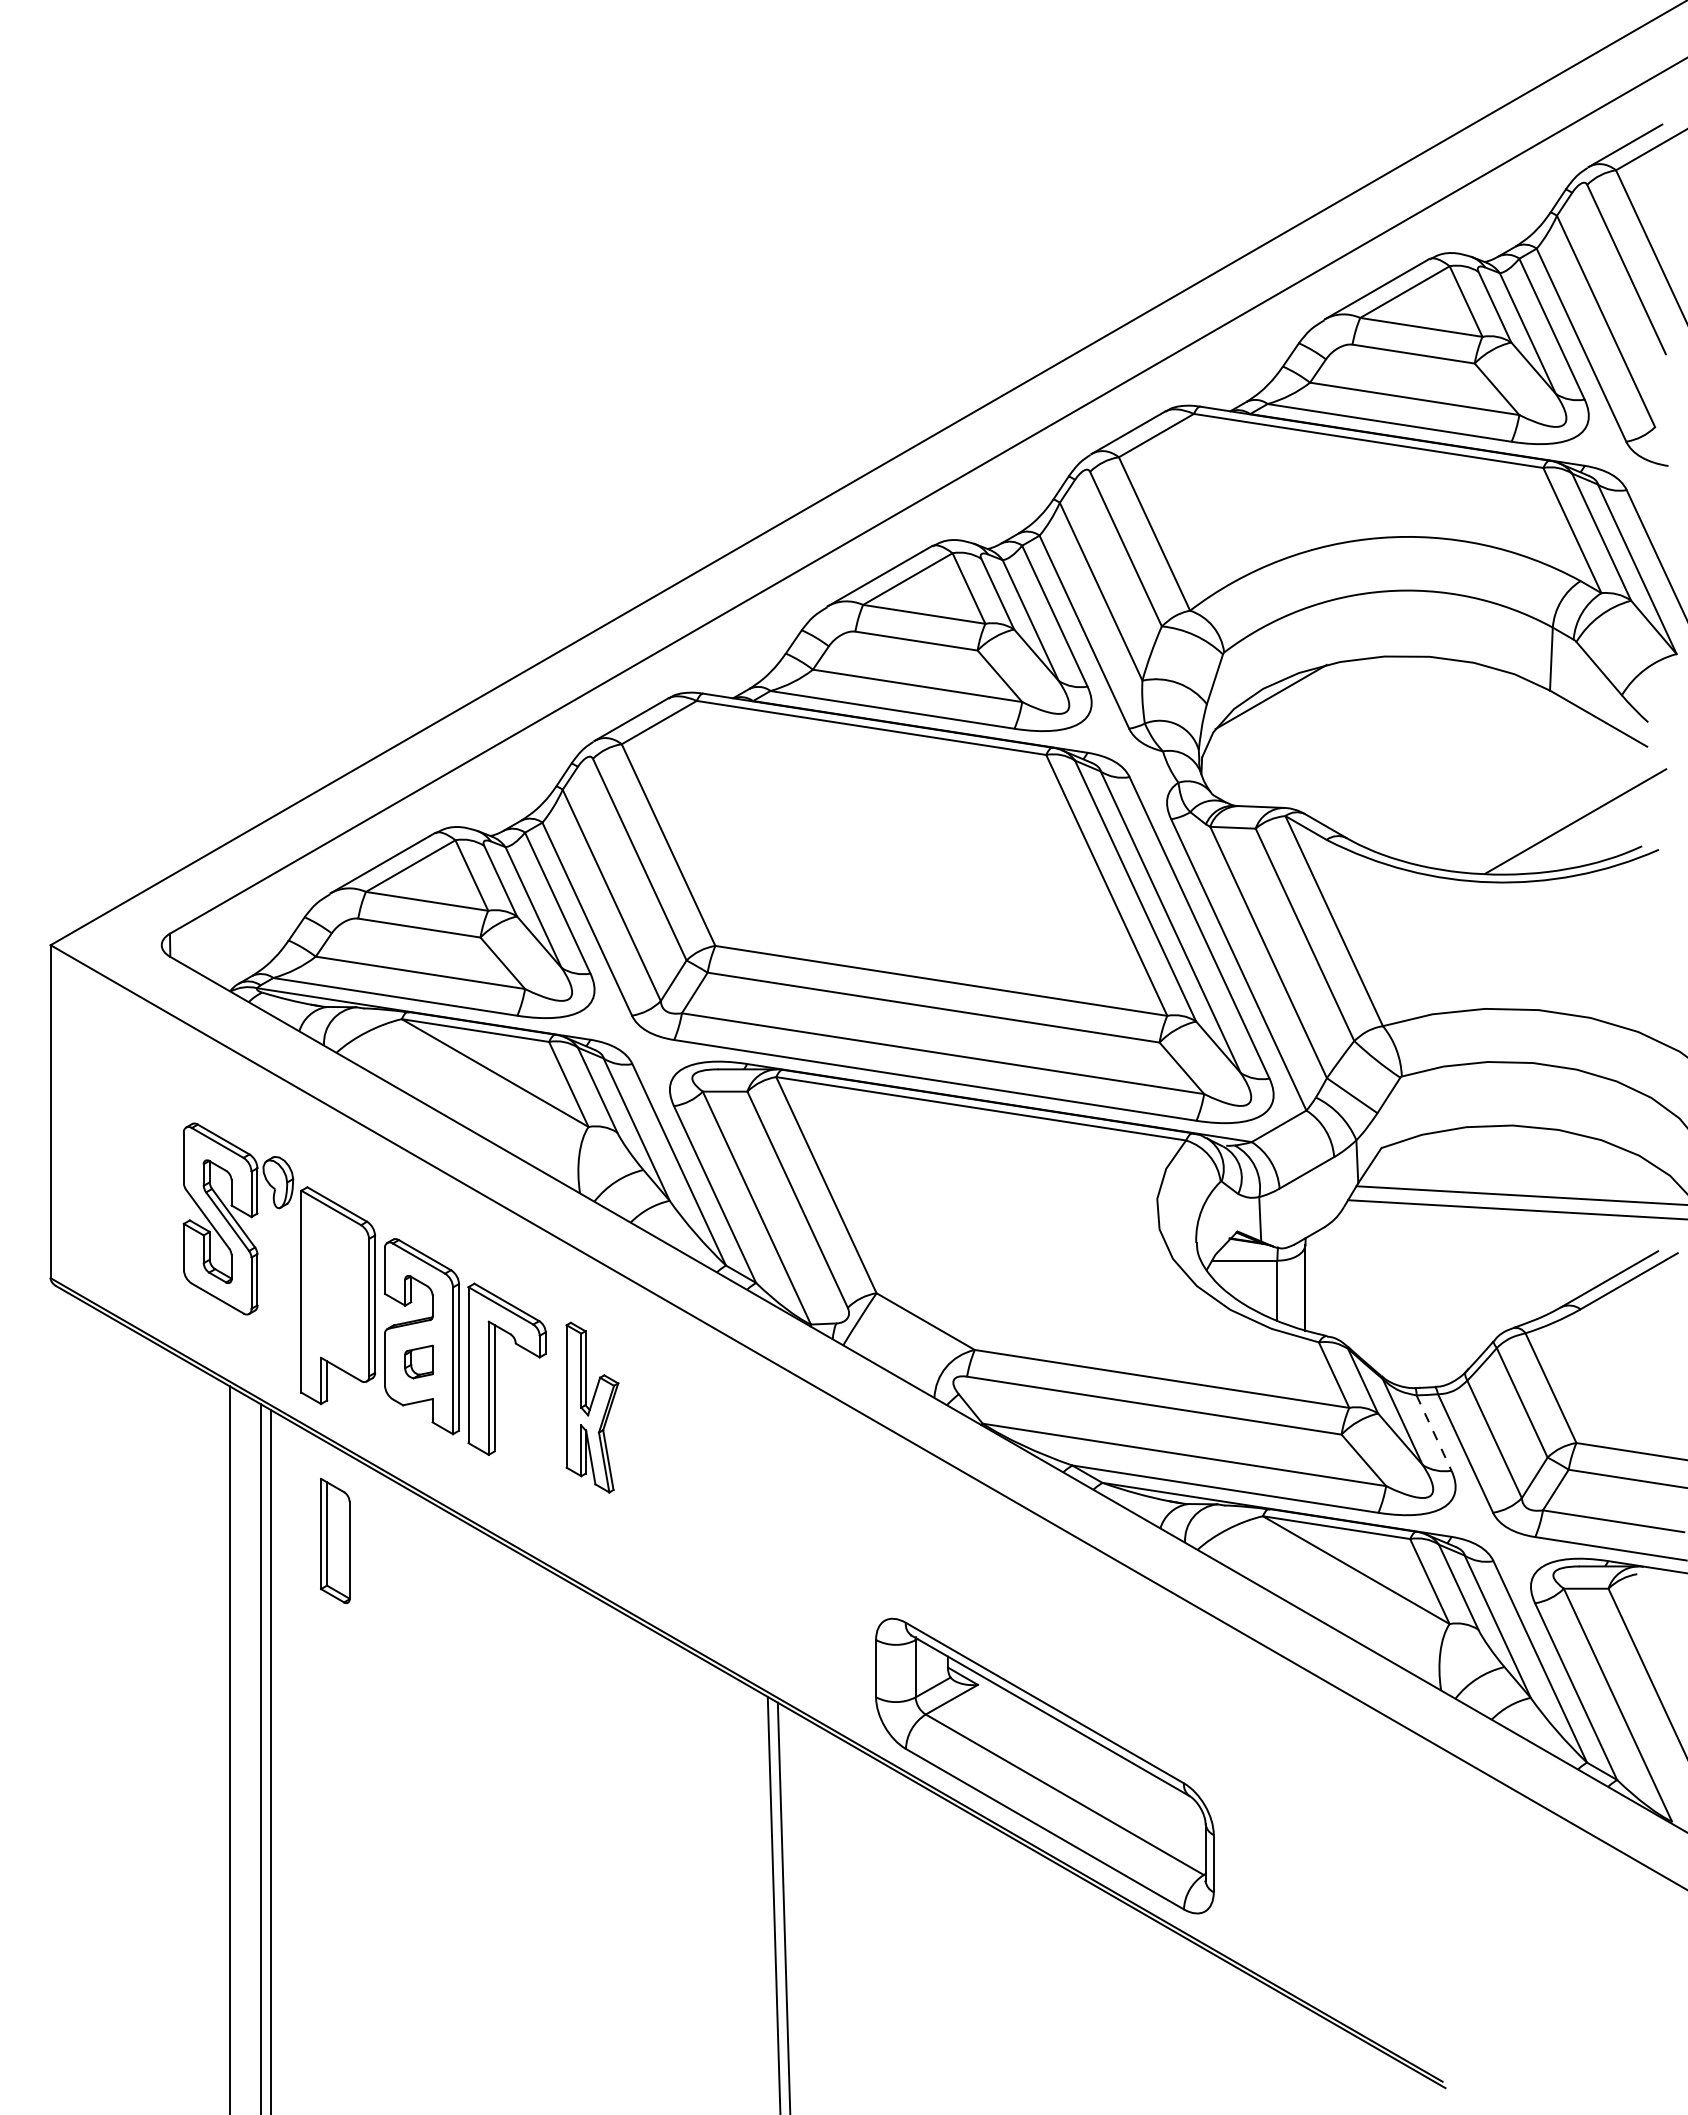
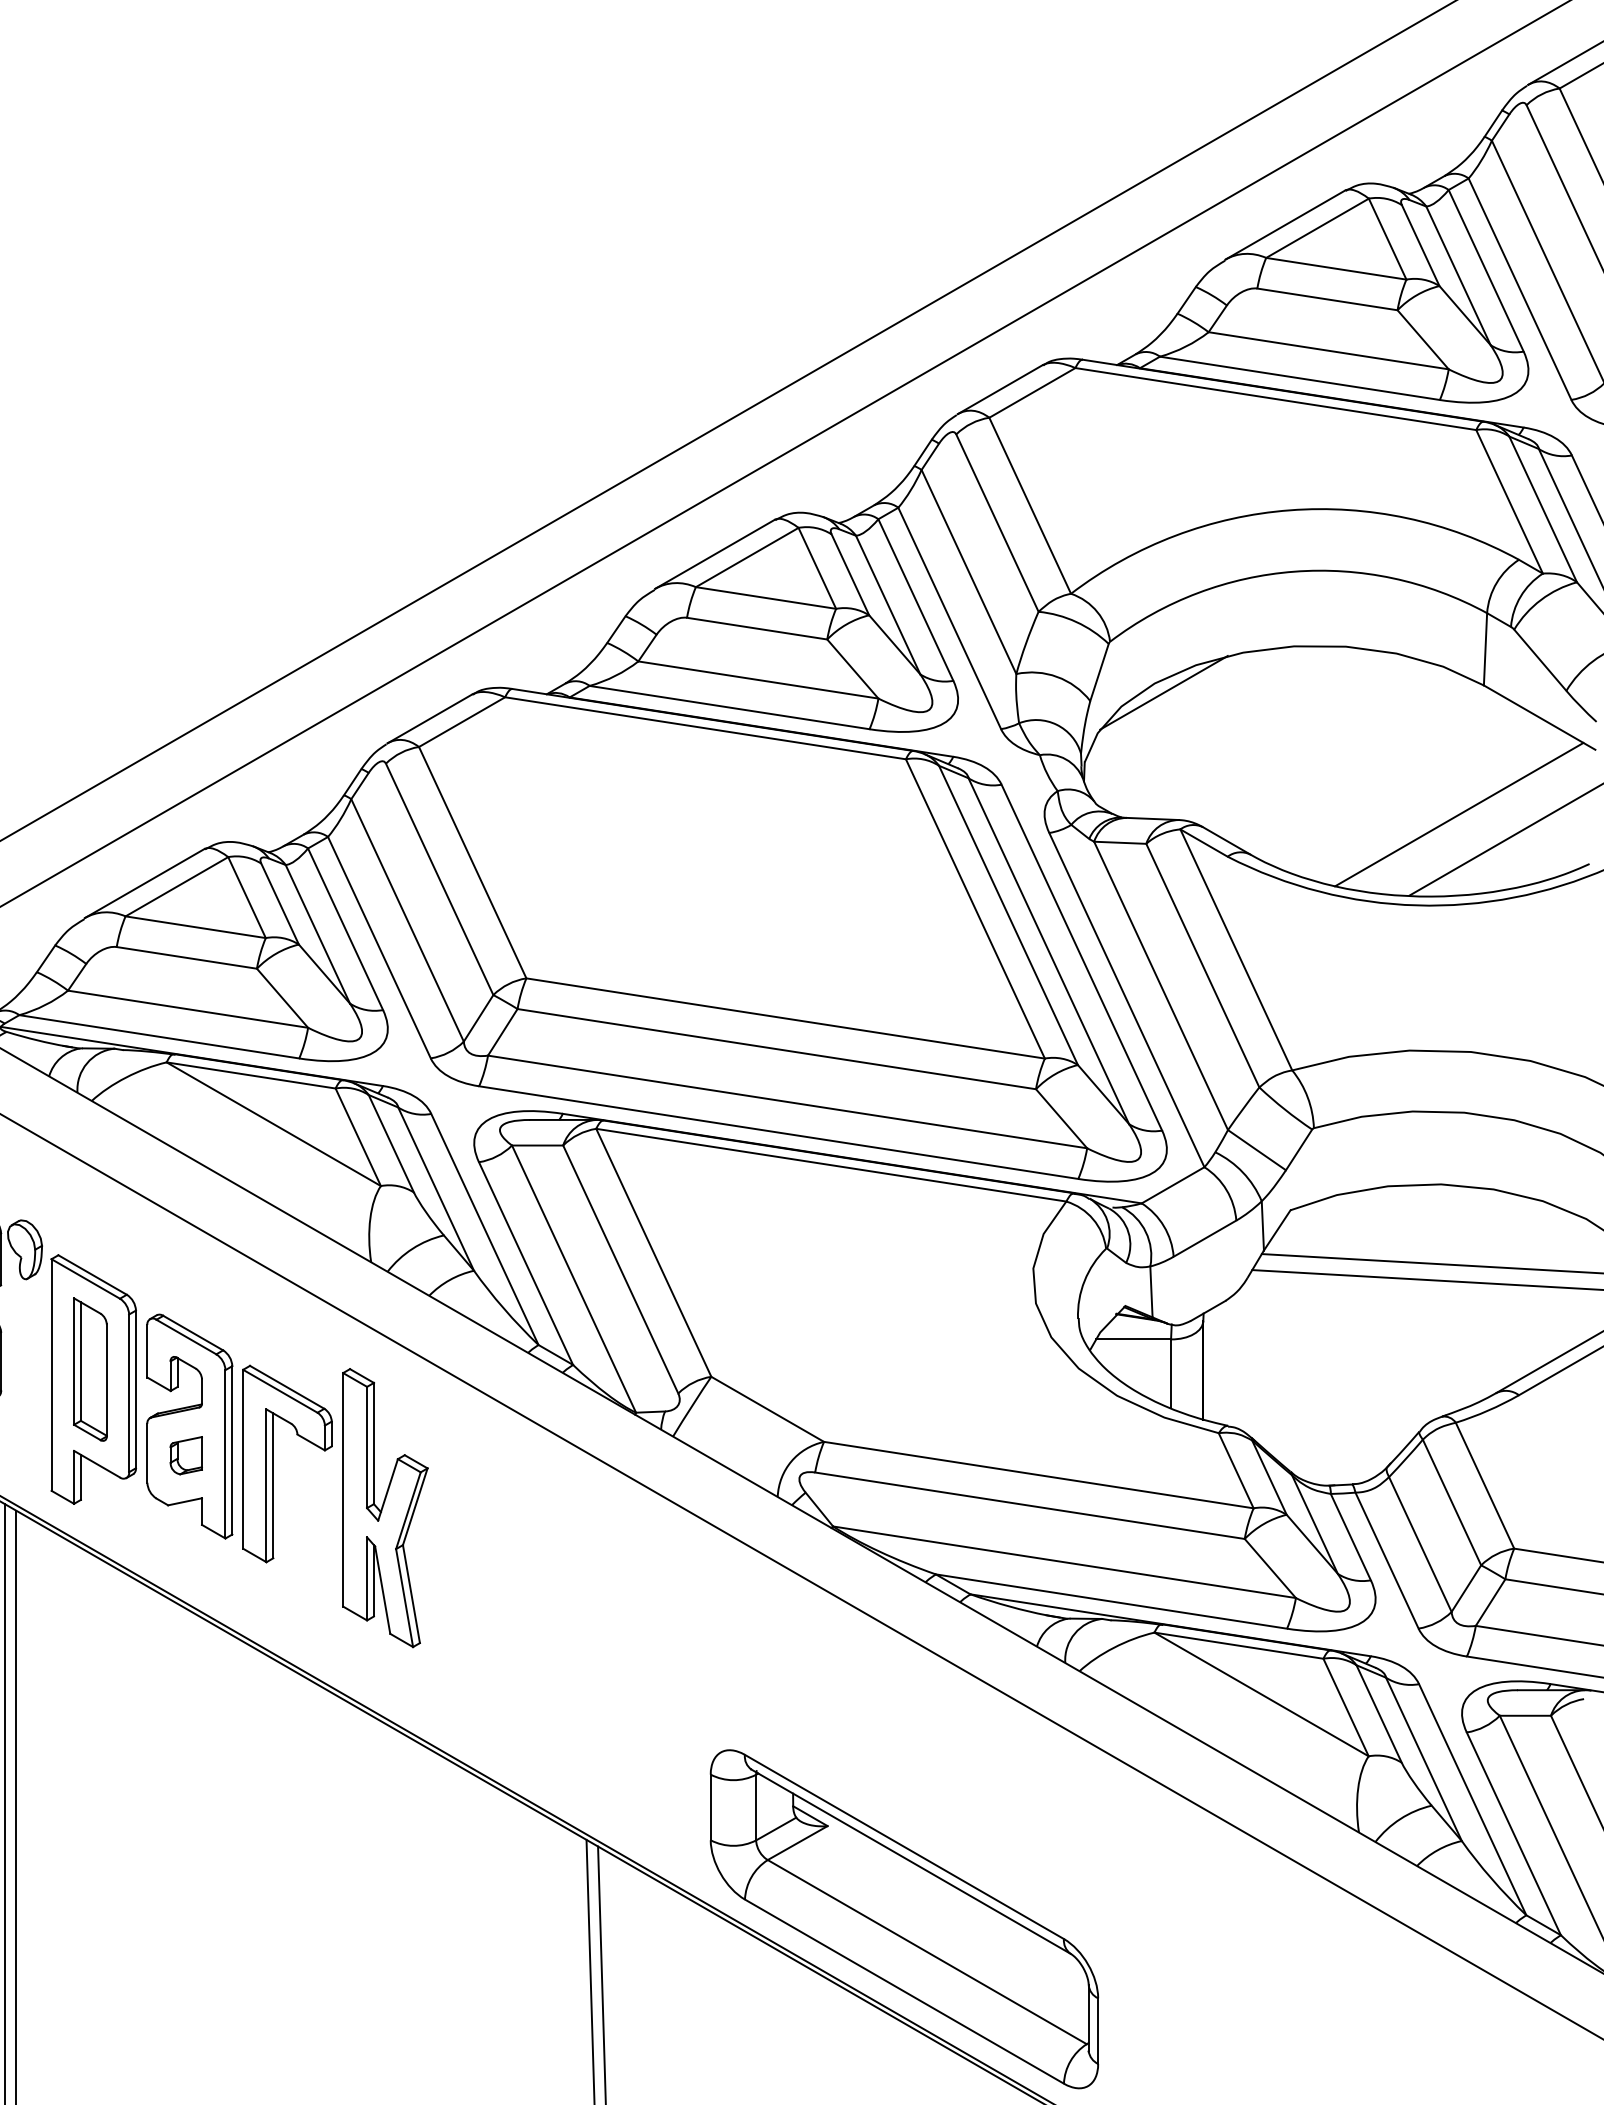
line: (1528, 802) -> (1459, 813), added
part: (592, 1407) -> (385, 1507), size x1.43
line: (1434, 1433) -> (1351, 1537), dashed -> solid
part: (335, 1540) -> (90, 1369), moved

